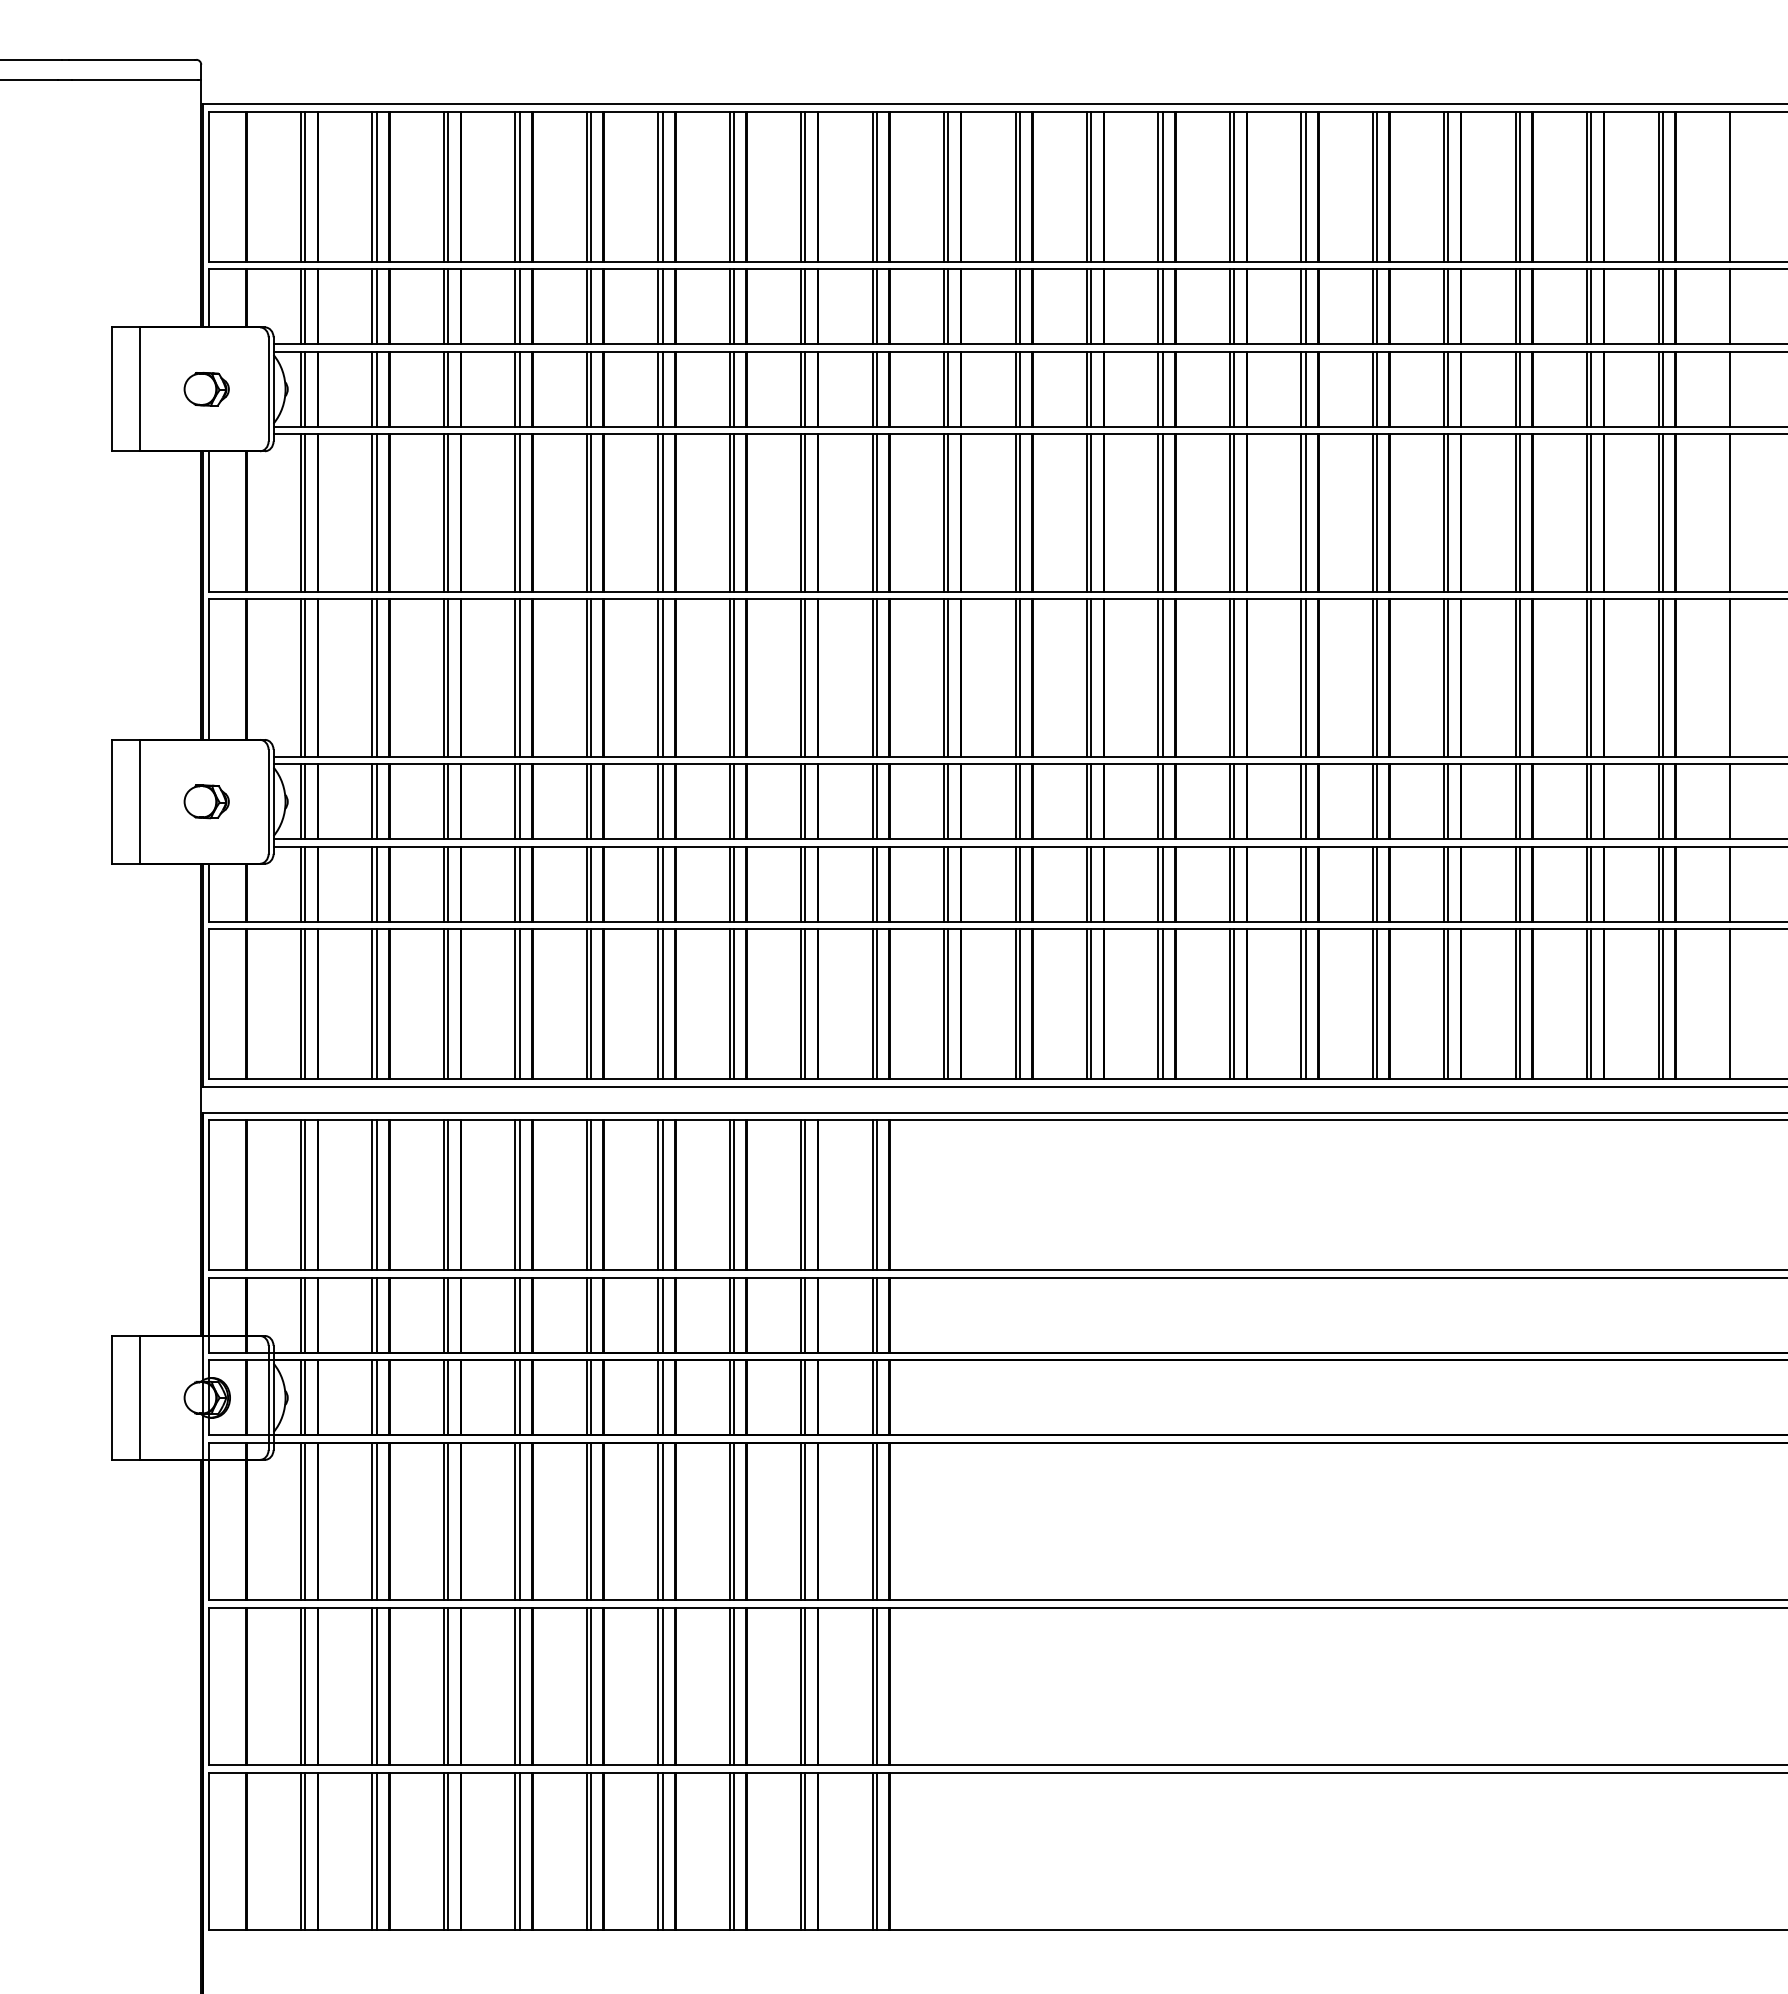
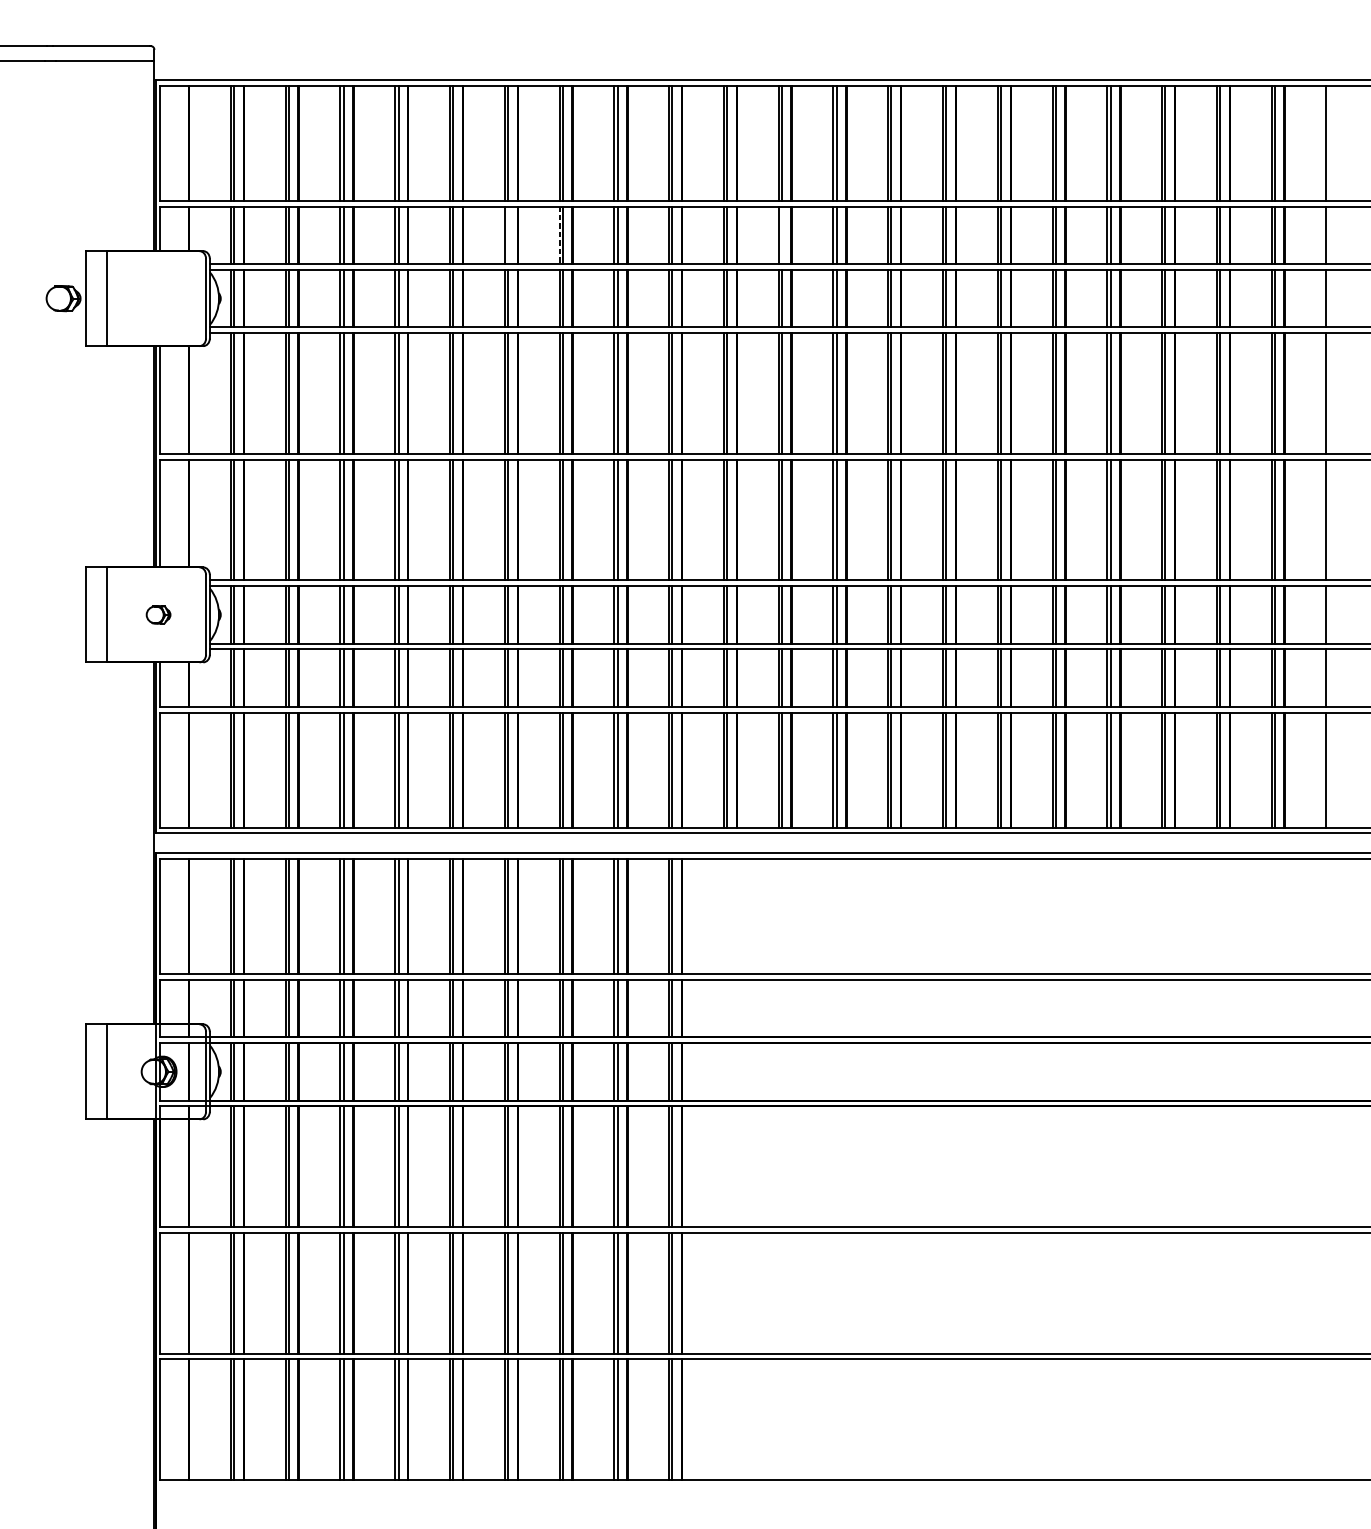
line: (662, 306) -> (508, 235), removed
line: (729, 306) -> (559, 235), solid -> dashed
line: (1019, 306) -> (781, 235), removed
part: (206, 389) -> (63, 298), moved
part: (206, 801) -> (158, 614), size x0.7

